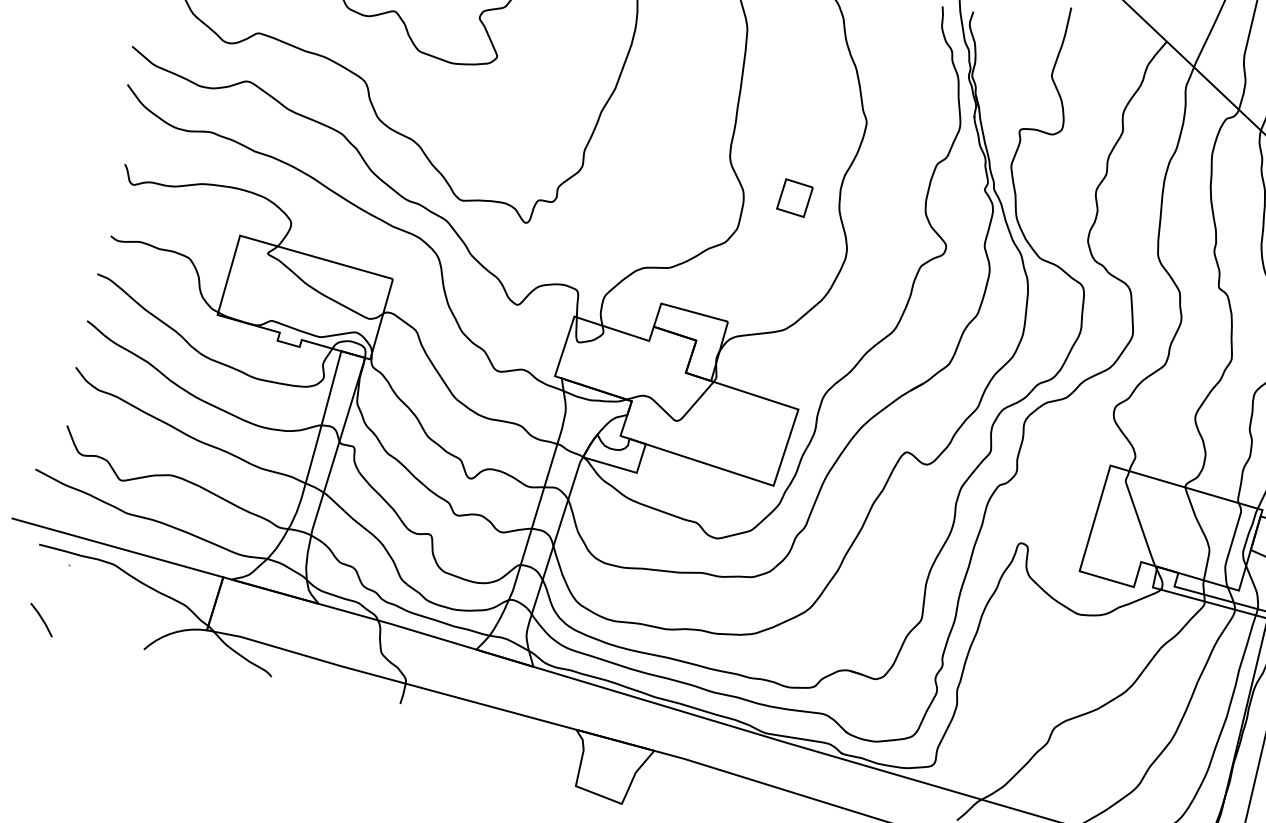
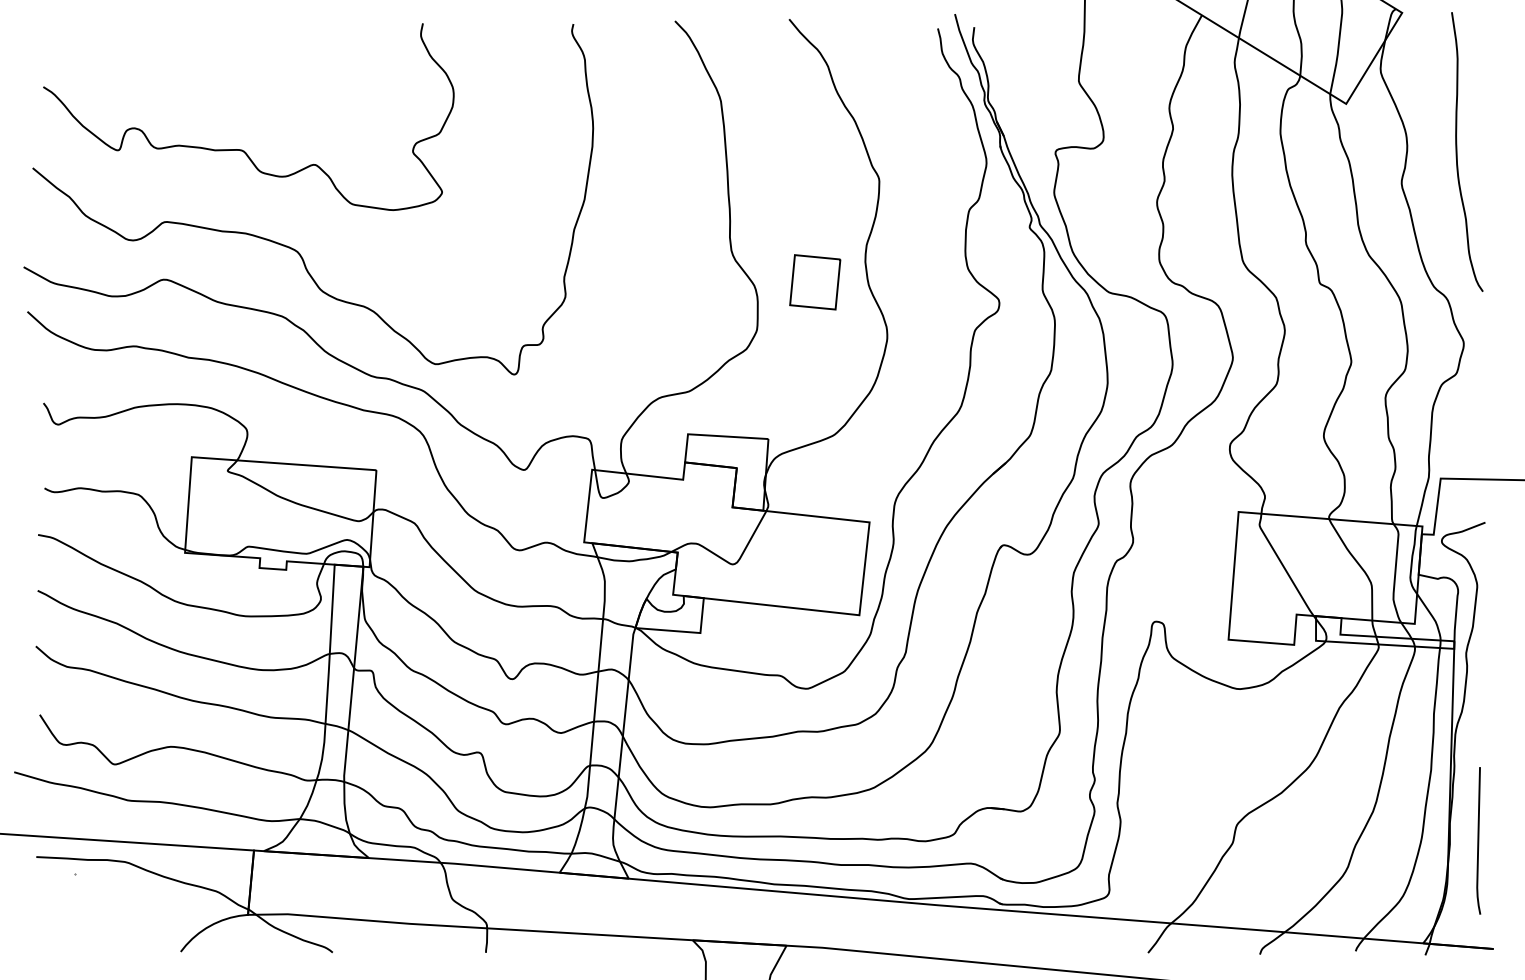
part: (795, 197) -> (815, 281), size x1.4
line: (41, 619) -> (56, 941), removed

